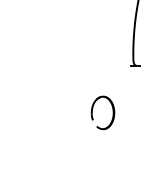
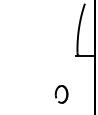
part: (102, 113) -> (61, 94), moved

